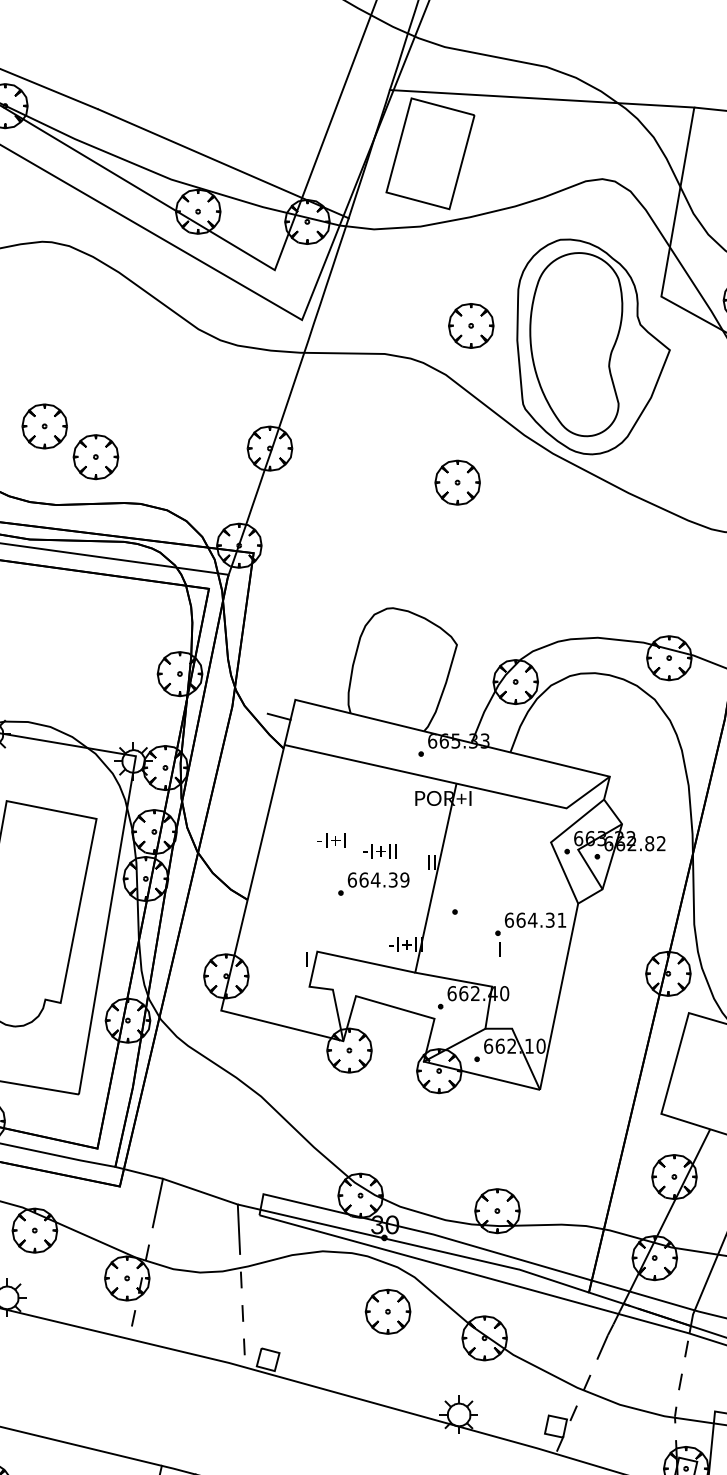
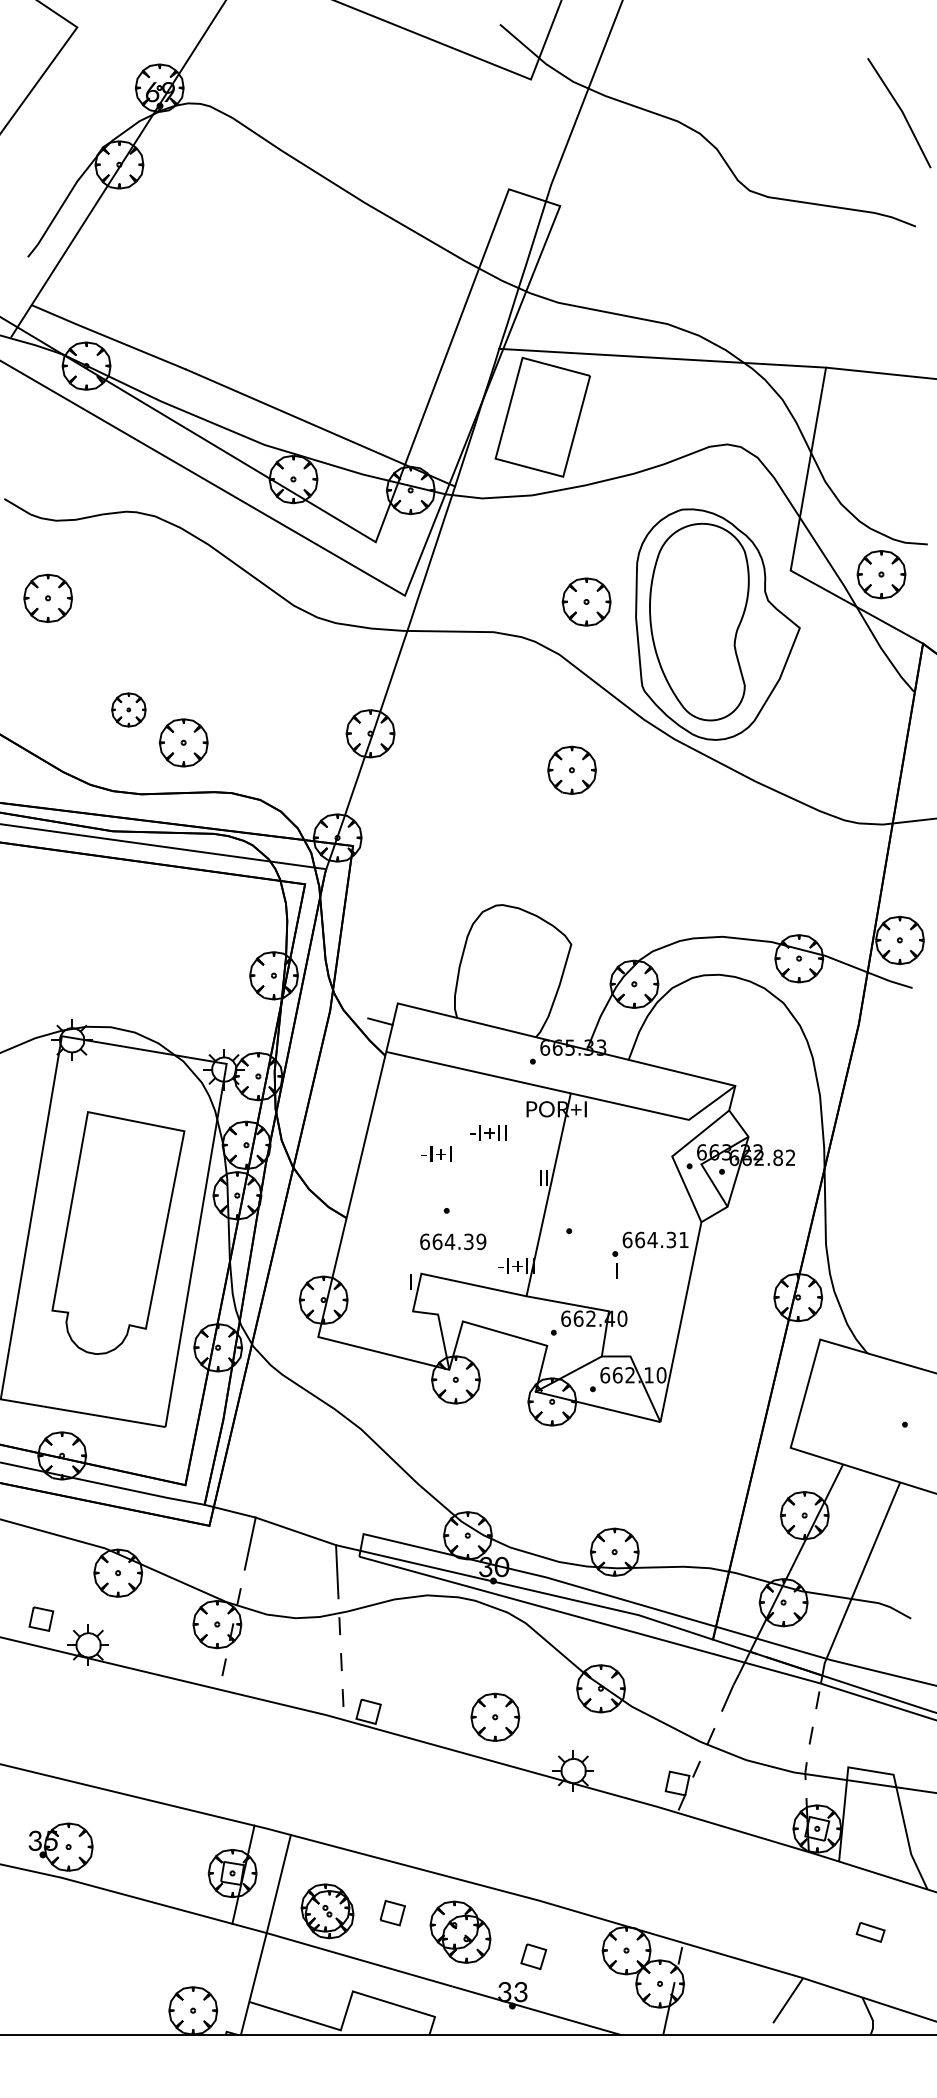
part: (44, 426) -> (128, 709), size x0.7
text: (379, 850) -> (488, 1132), moved
text: (378, 879) -> (453, 1241), moved
part: (388, 1311) -> (495, 1716), moved

